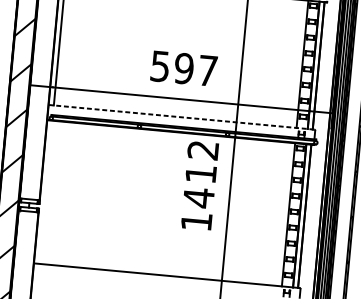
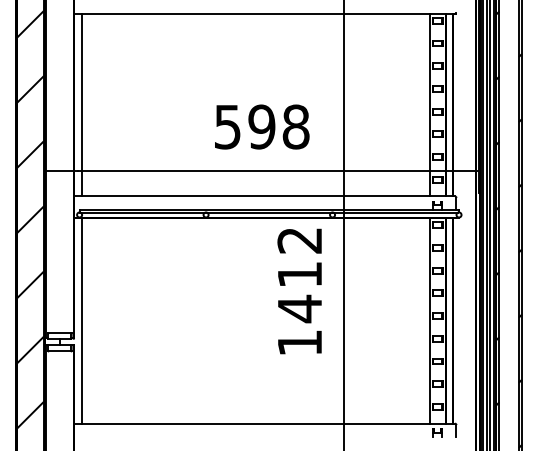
text: (207, 70) -> (295, 126), 597 -> 598
line: (181, 117) -> (264, 196), dashed -> solid
line: (45, 191) -> (81, 320), added

